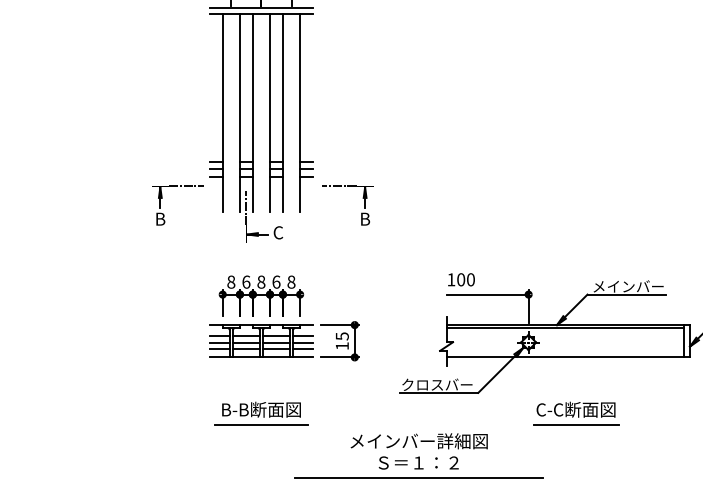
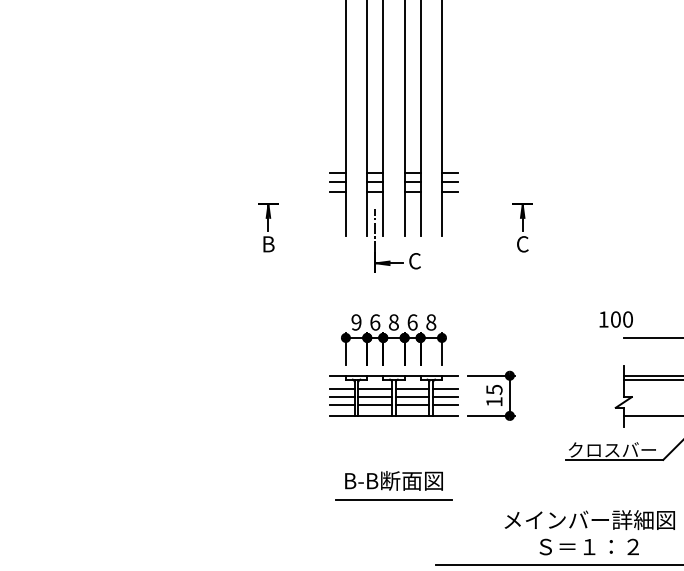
line: (185, 186) -> (299, 203), removed
line: (338, 186) -> (489, 203), removed
text: (365, 218) -> (523, 243), B -> C
text: (461, 279) -> (616, 319), moved
text: (231, 281) -> (356, 321), 8 -> 9

